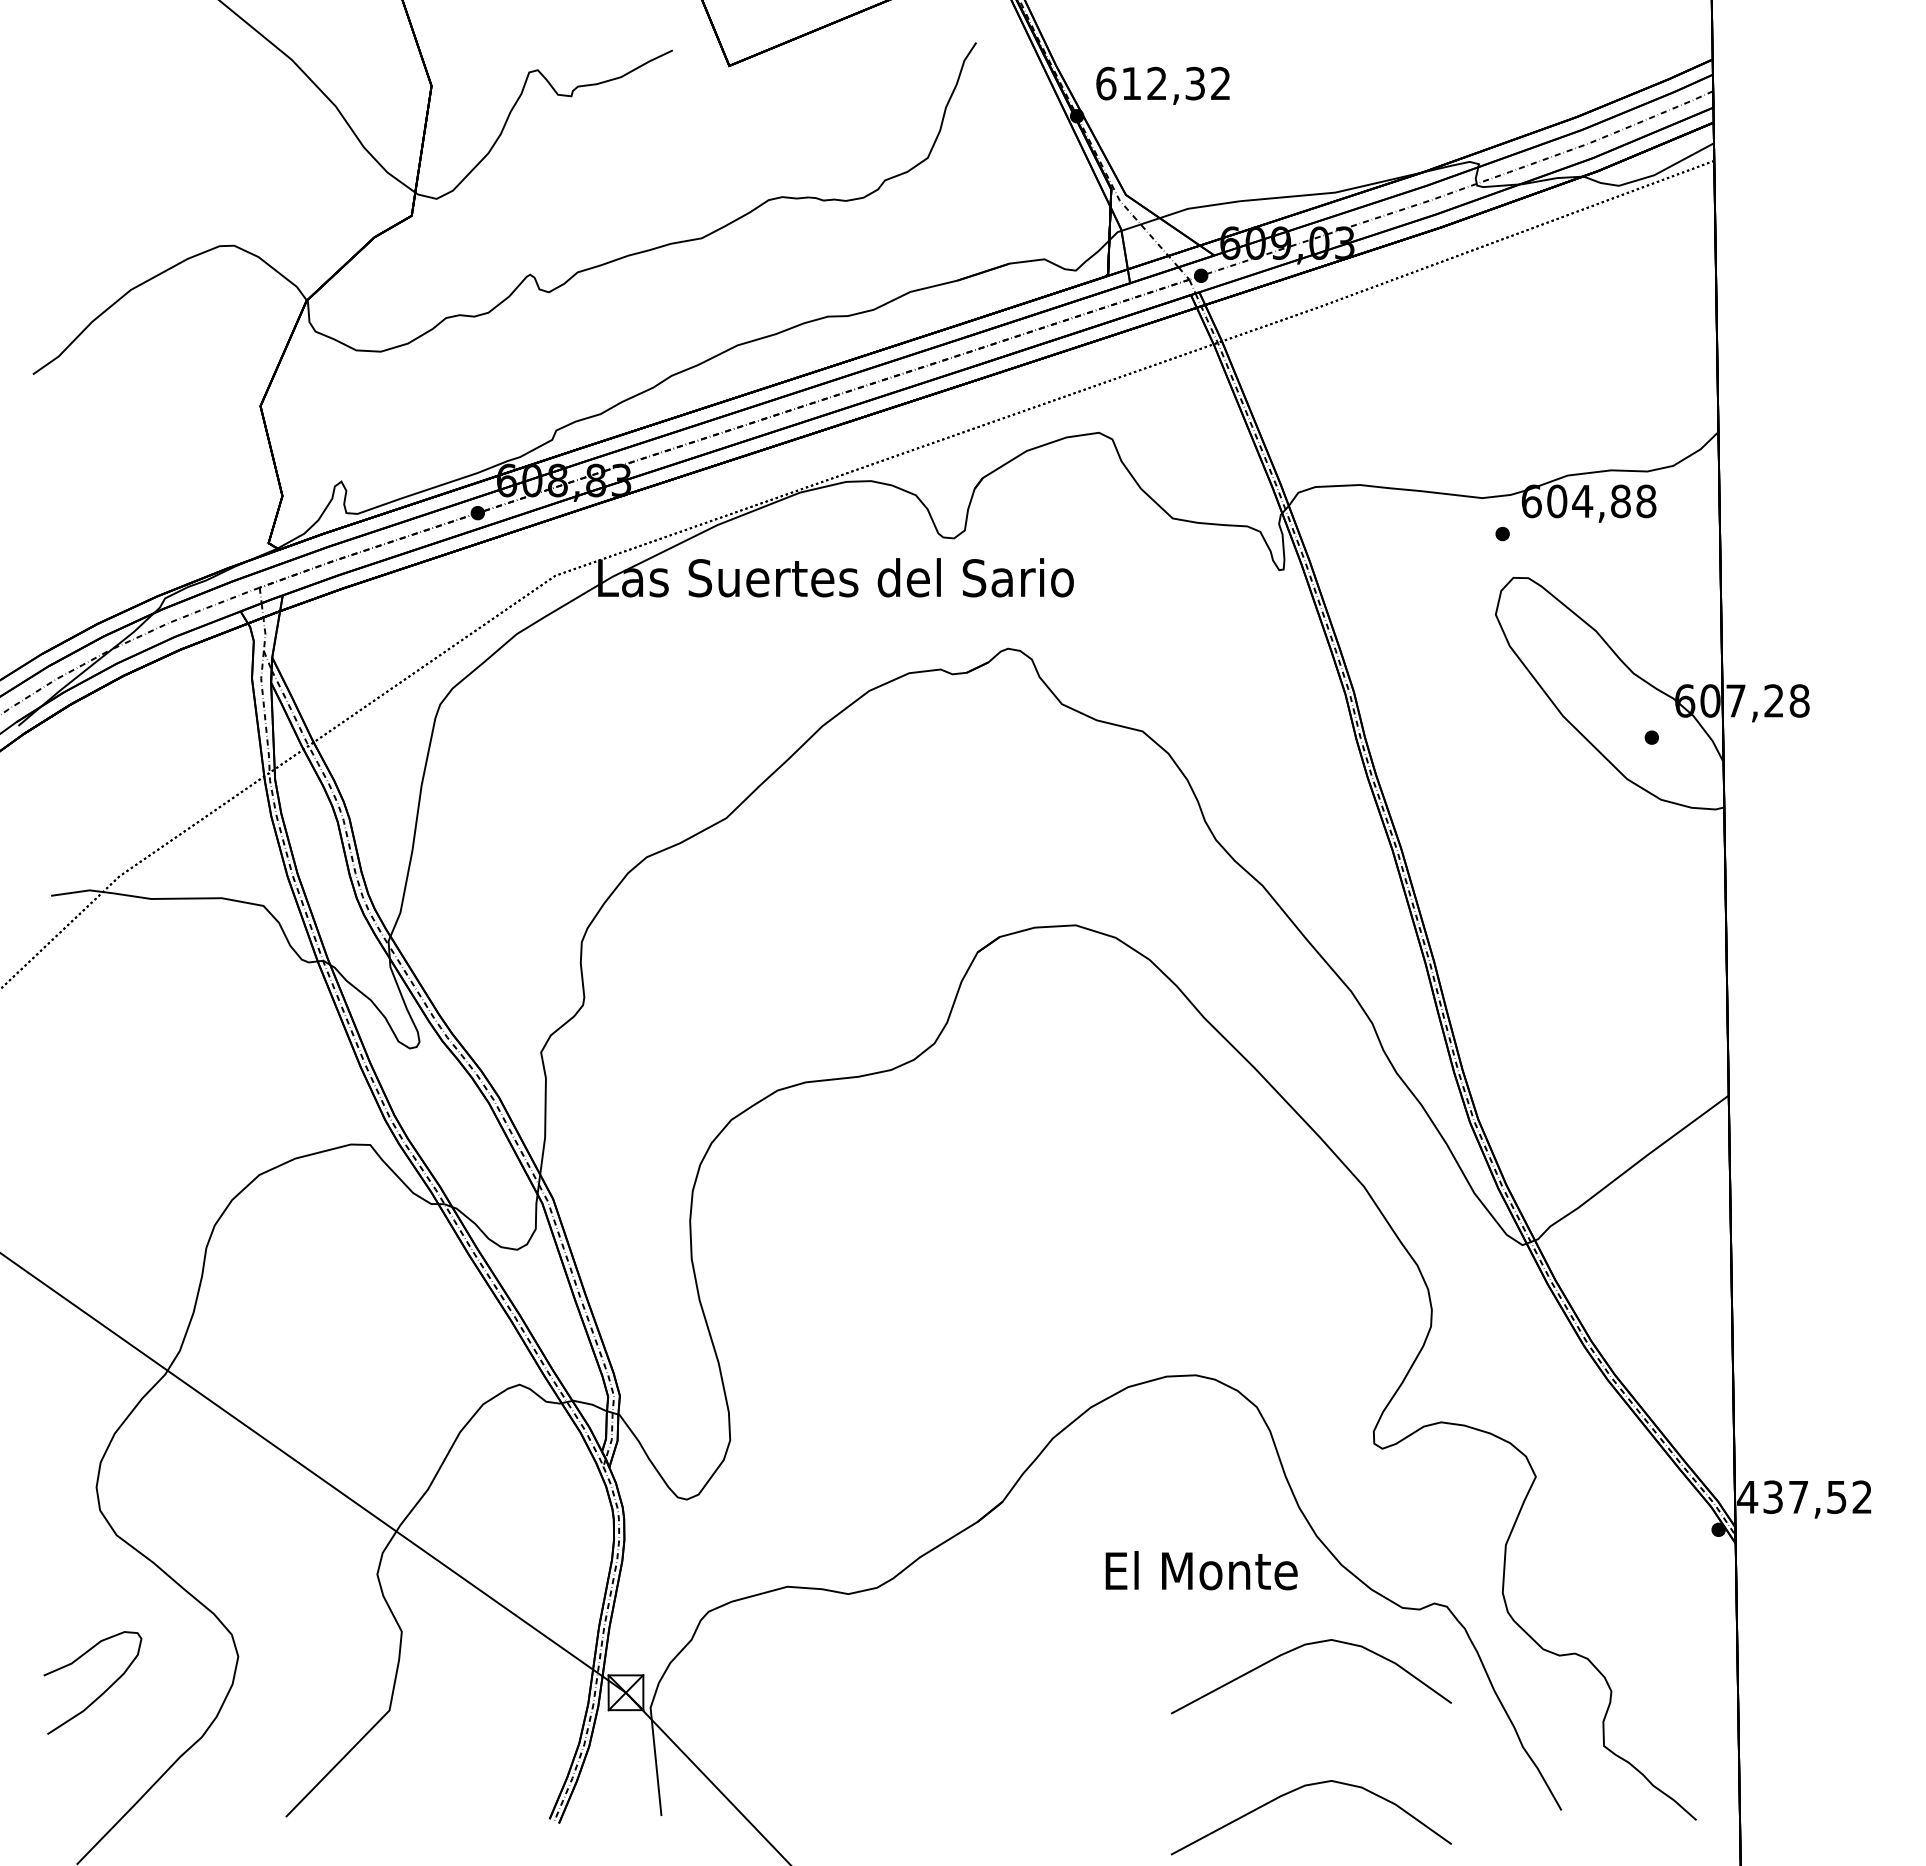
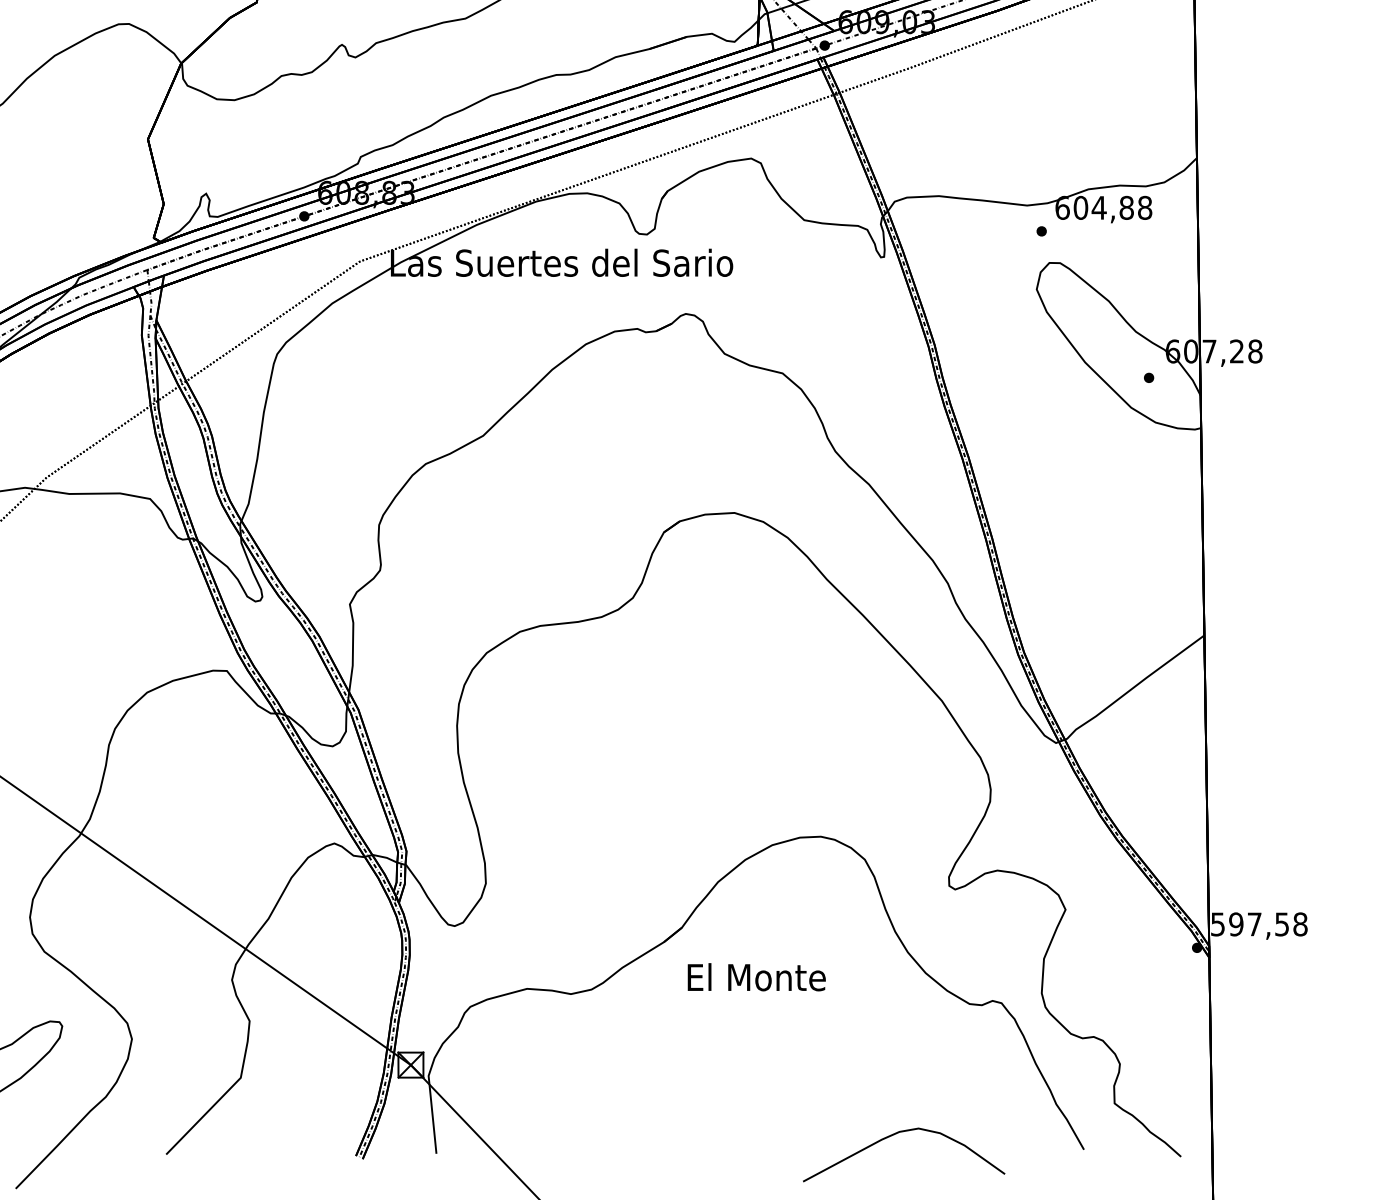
text: (1804, 1497) -> (1258, 924), 437,52 -> 597,58
text: (1201, 1570) -> (756, 977), moved
curve: (1301, 1647) -> (896, 1032), removed

